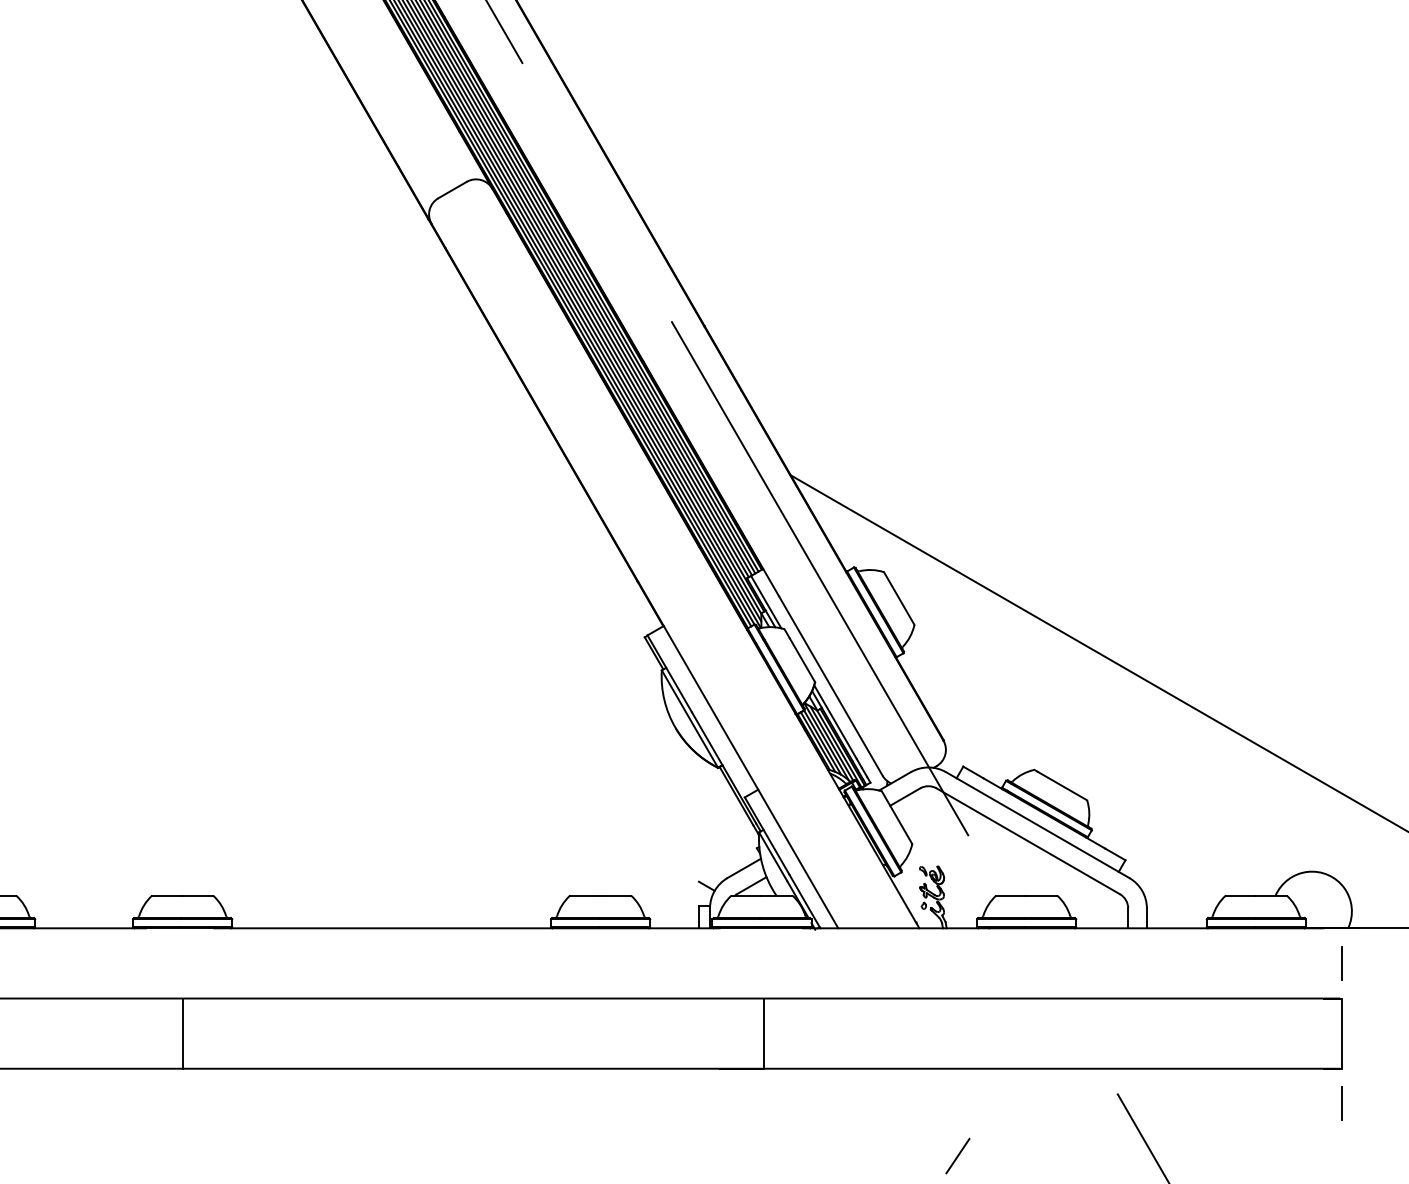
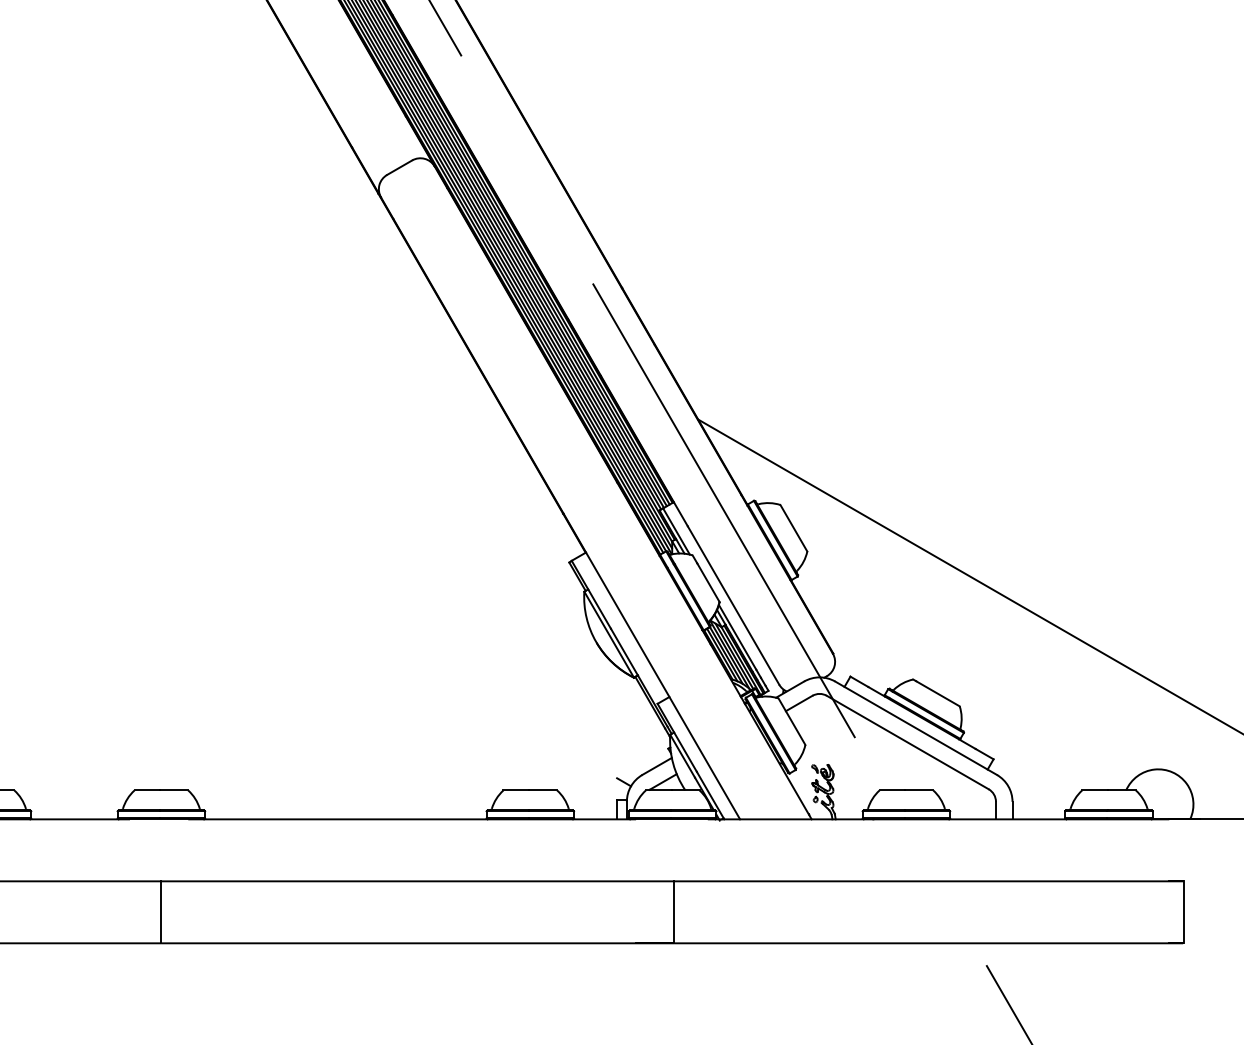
line: (1340, 963) -> (1183, 850), removed
line: (1340, 1104) -> (1183, 974), removed
line: (957, 1156) -> (845, 1020), removed

